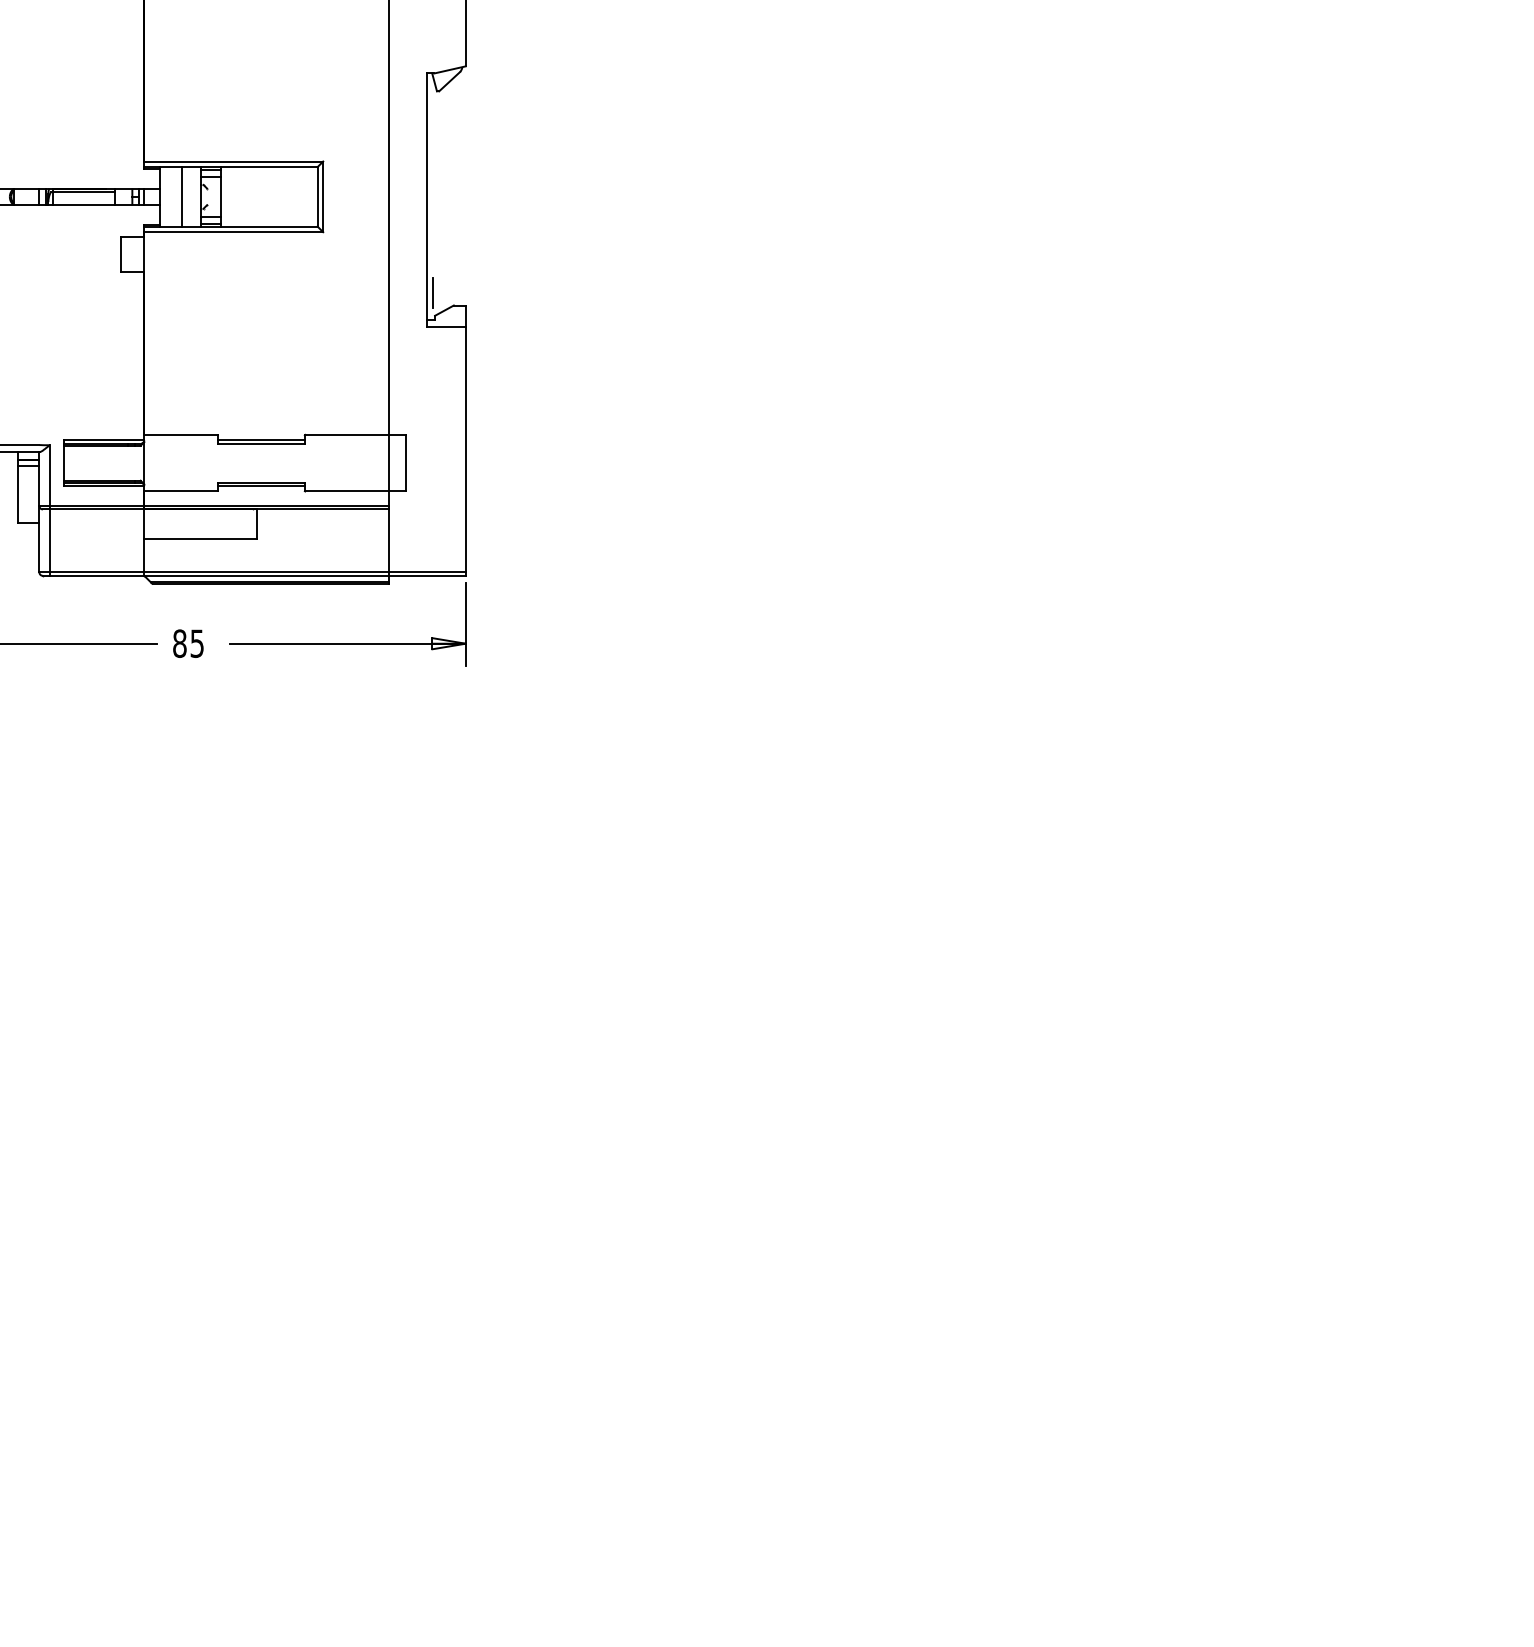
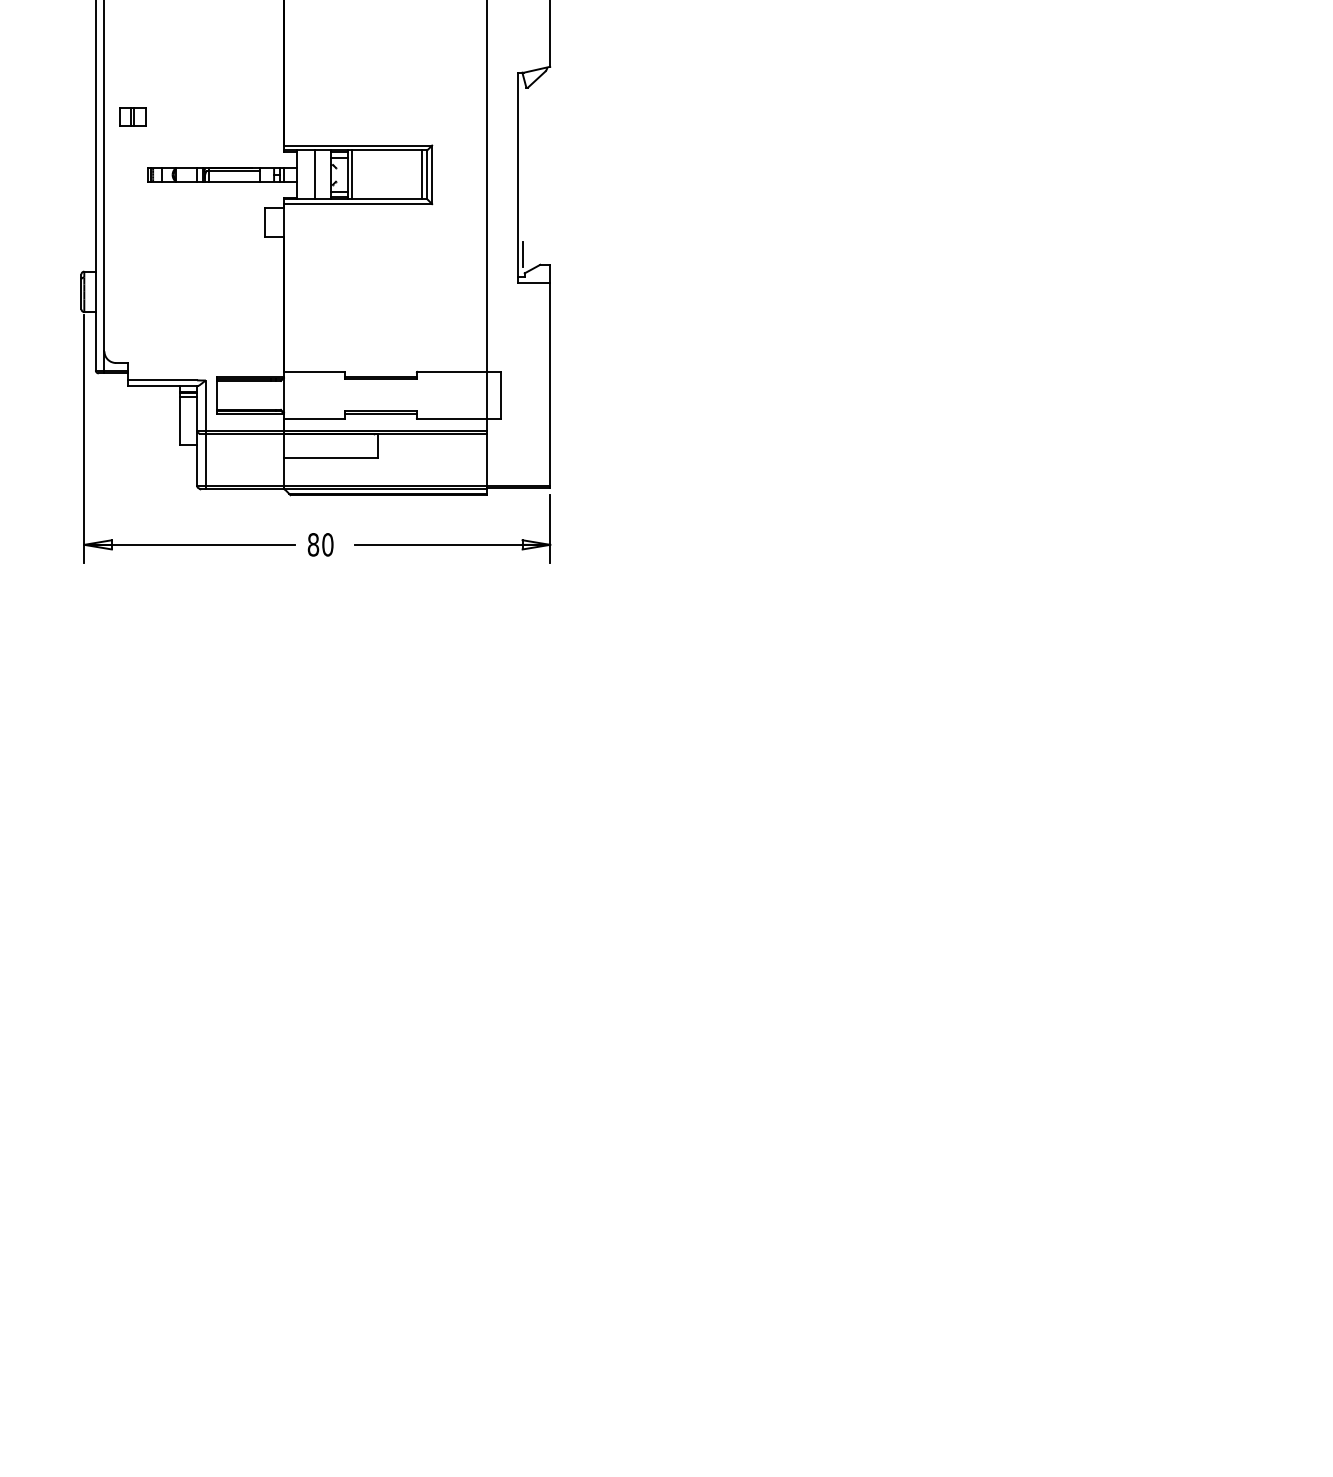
line: (225, 196) -> (351, 174), added
line: (310, 196) -> (421, 174), added
text: (196, 643) -> (327, 544), 85 -> 80

